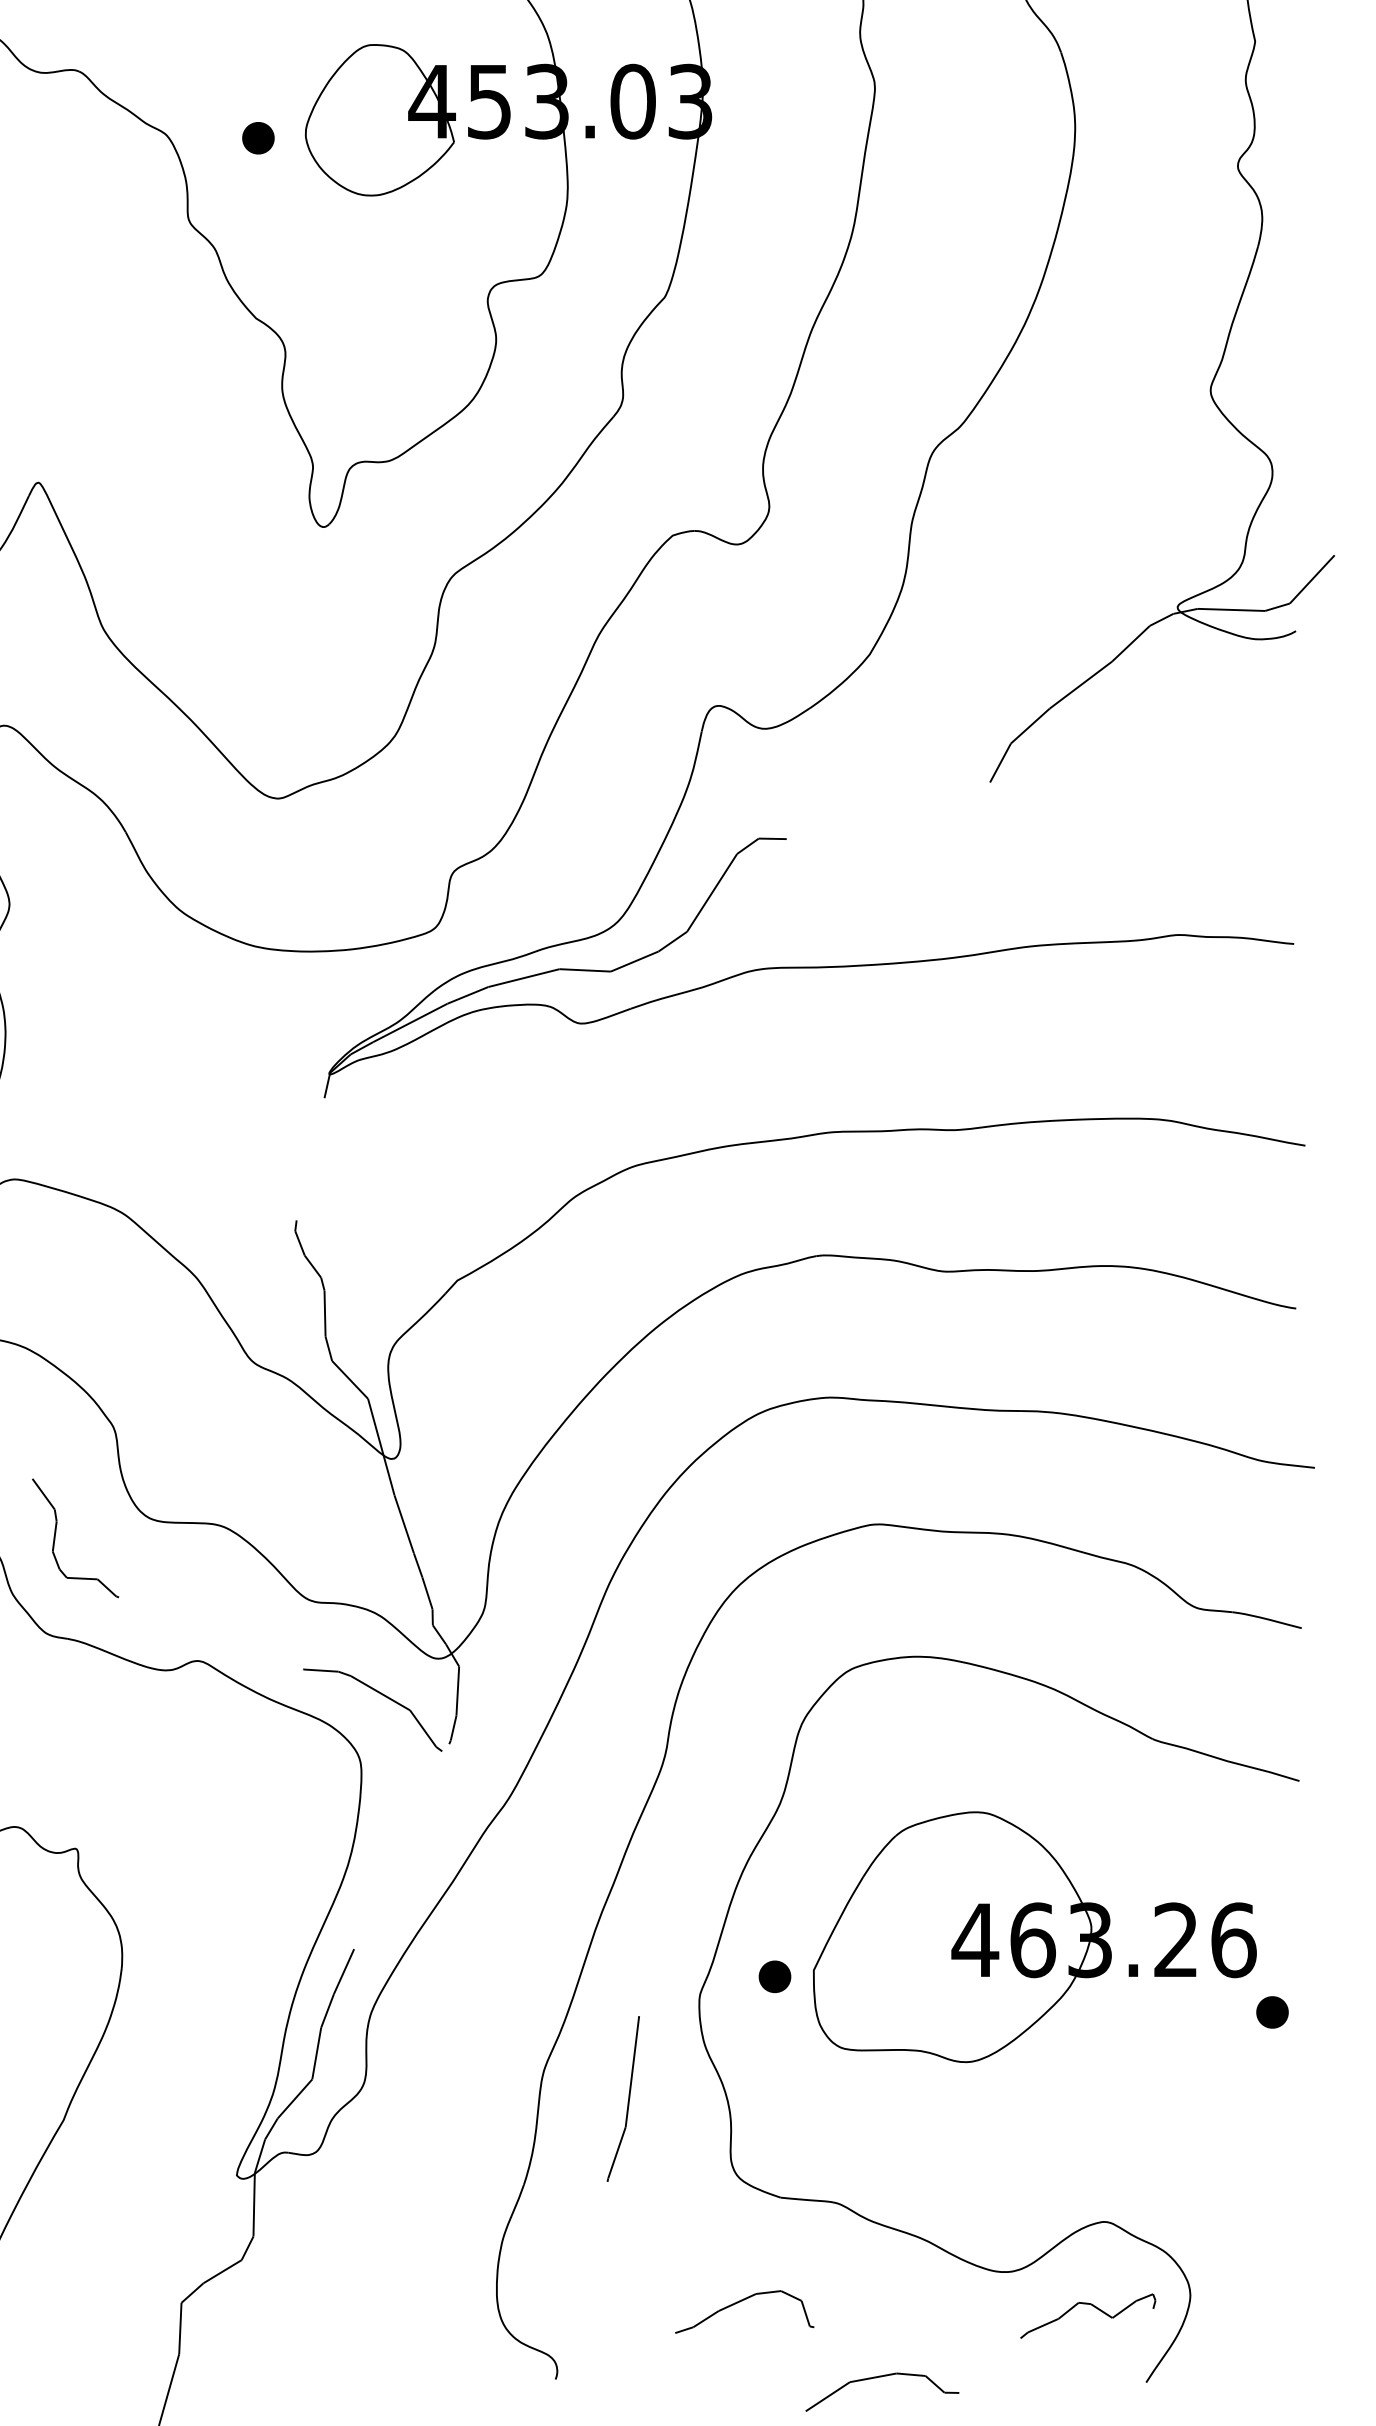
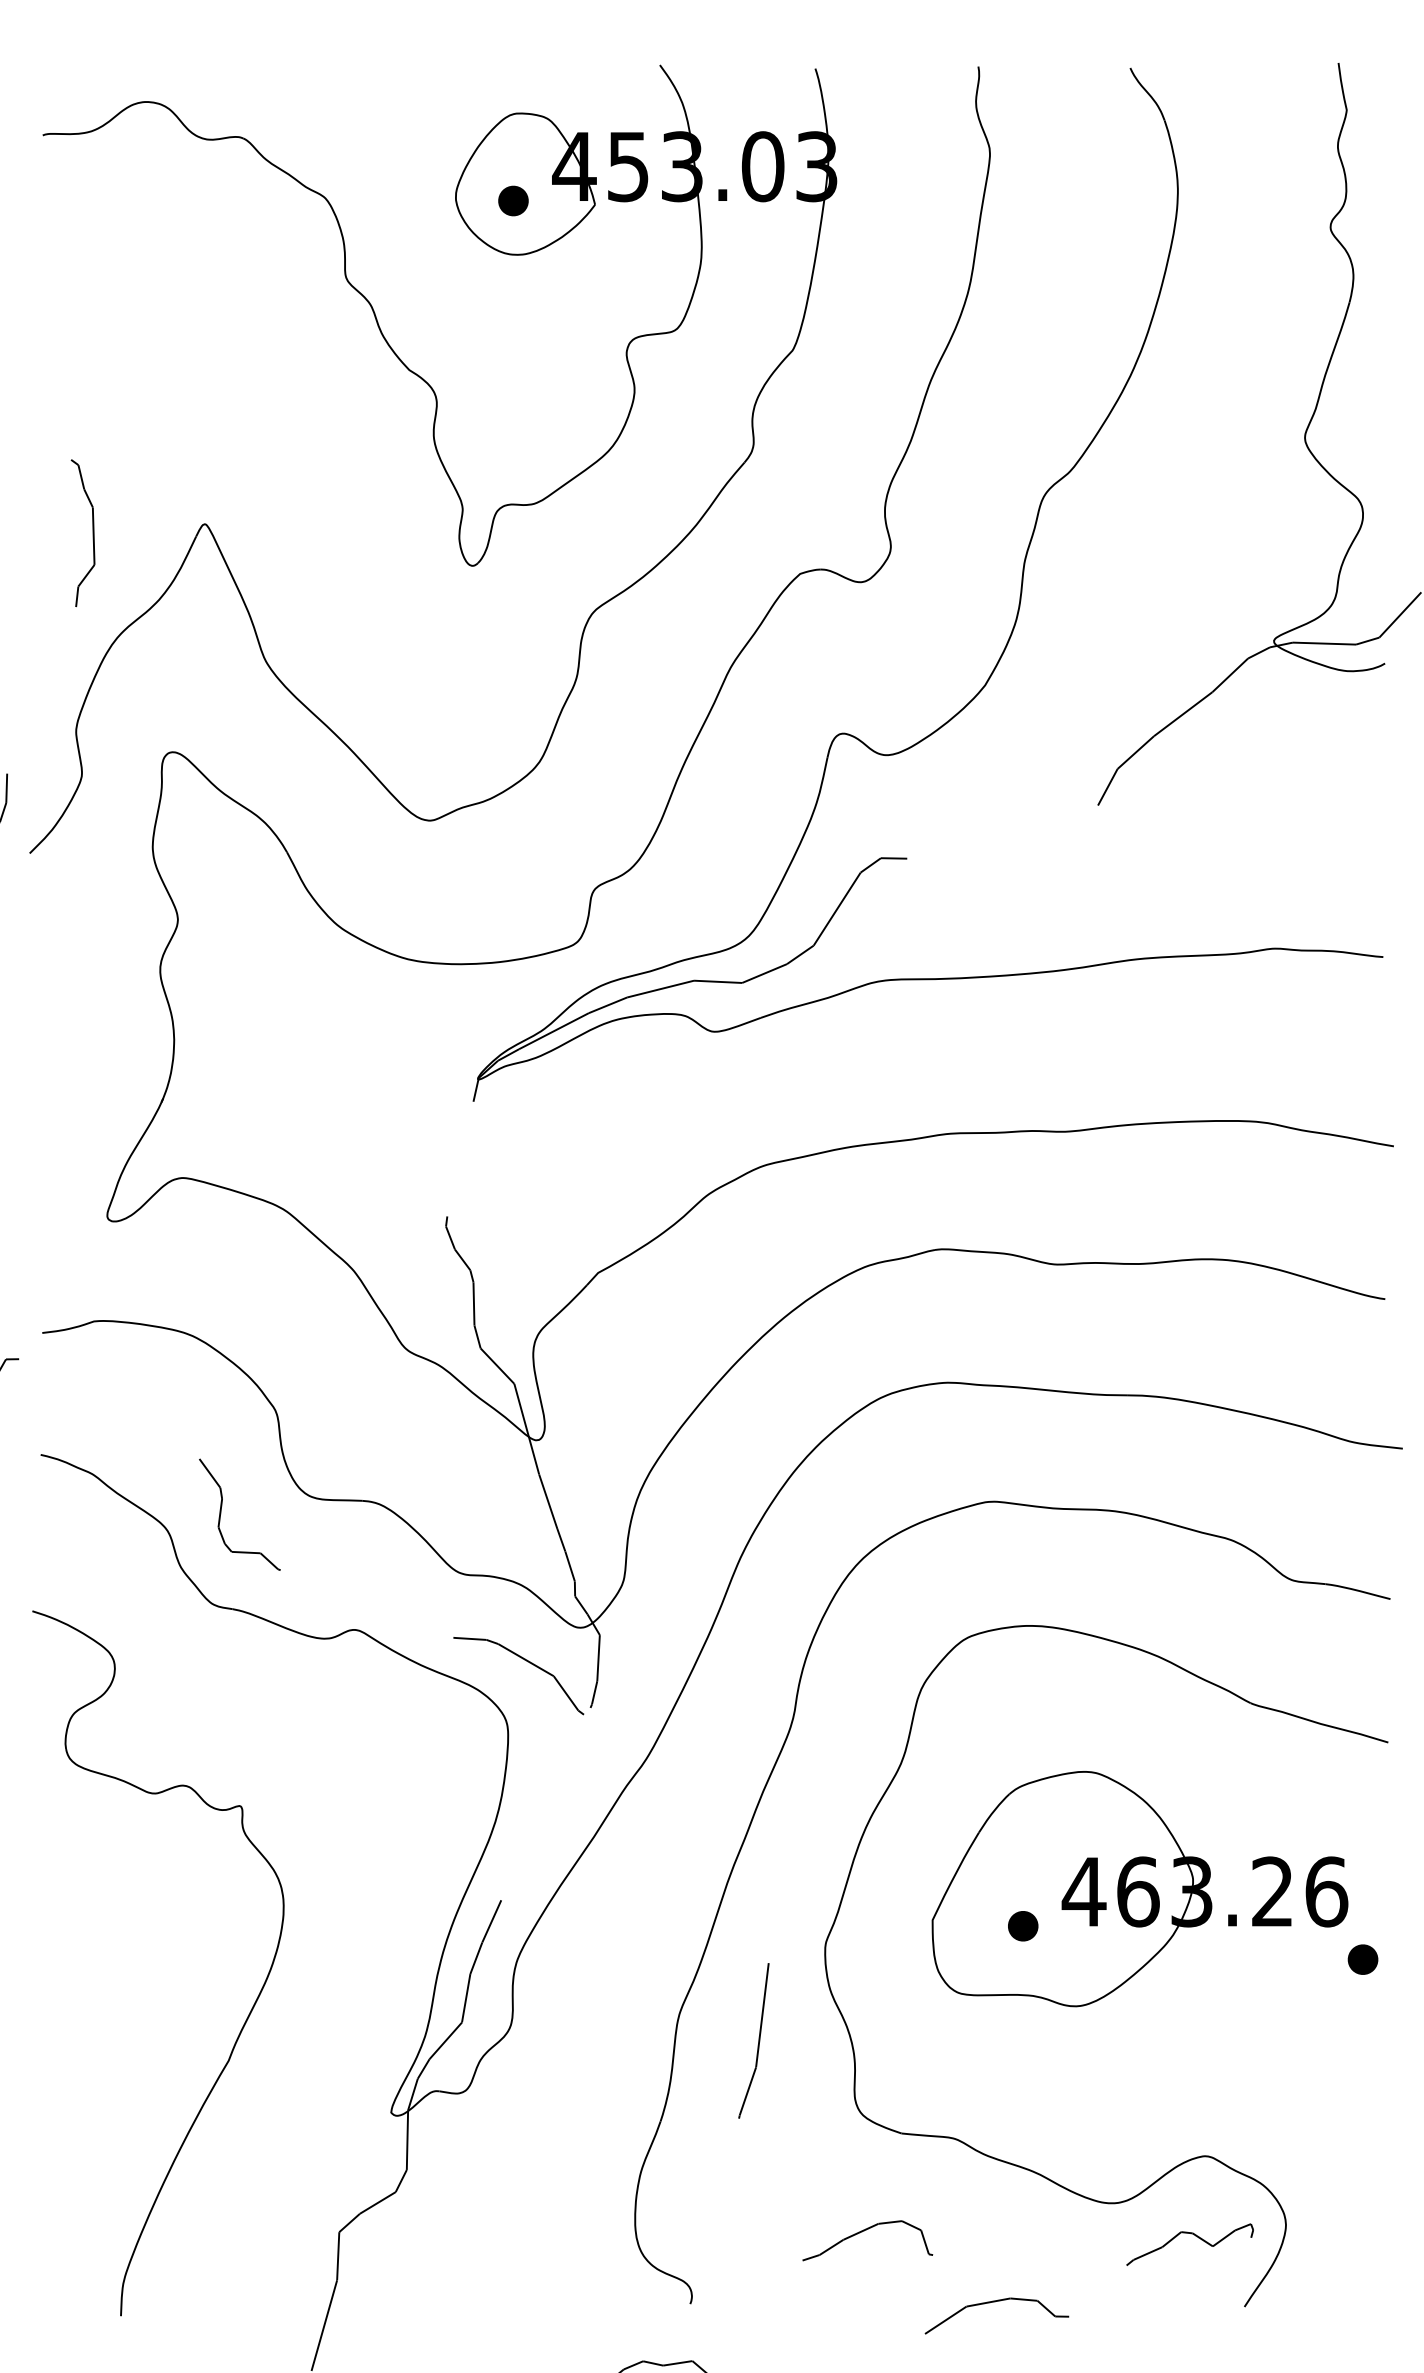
part: (258, 137) -> (513, 200), moved
part: (775, 1977) -> (1023, 1926), moved

